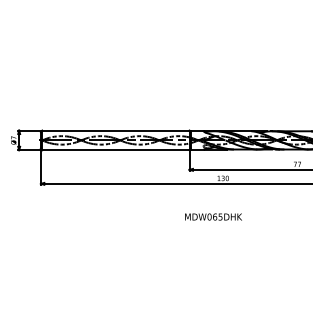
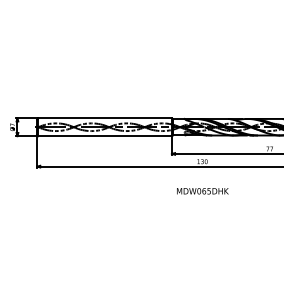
text: (213, 216) -> (202, 190), moved

